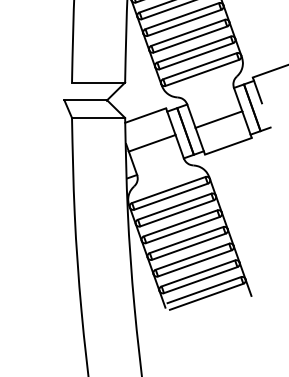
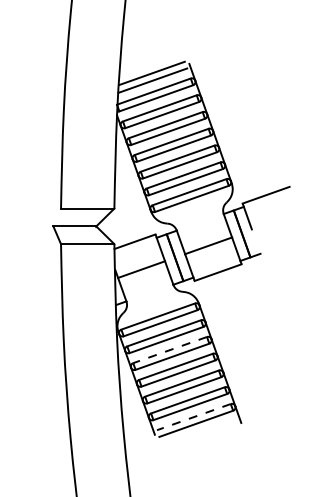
line: (179, 223) -> (169, 350), solid -> dashed
line: (203, 290) -> (193, 417), solid -> dashed

